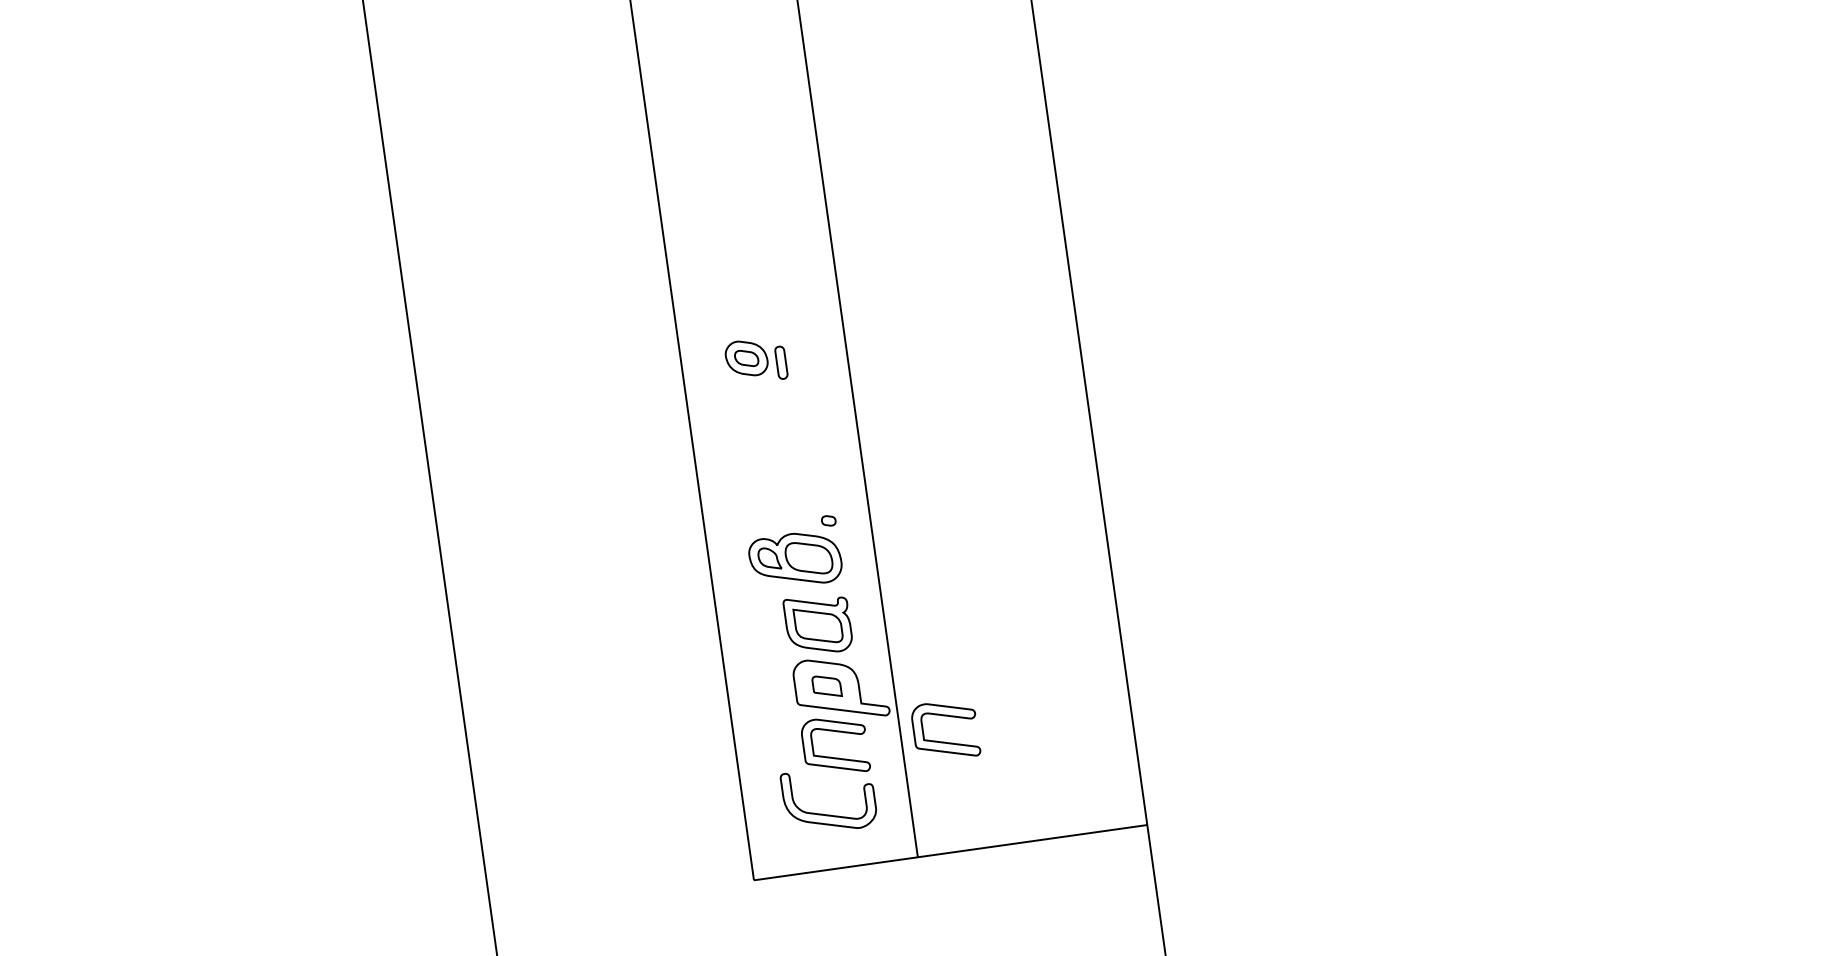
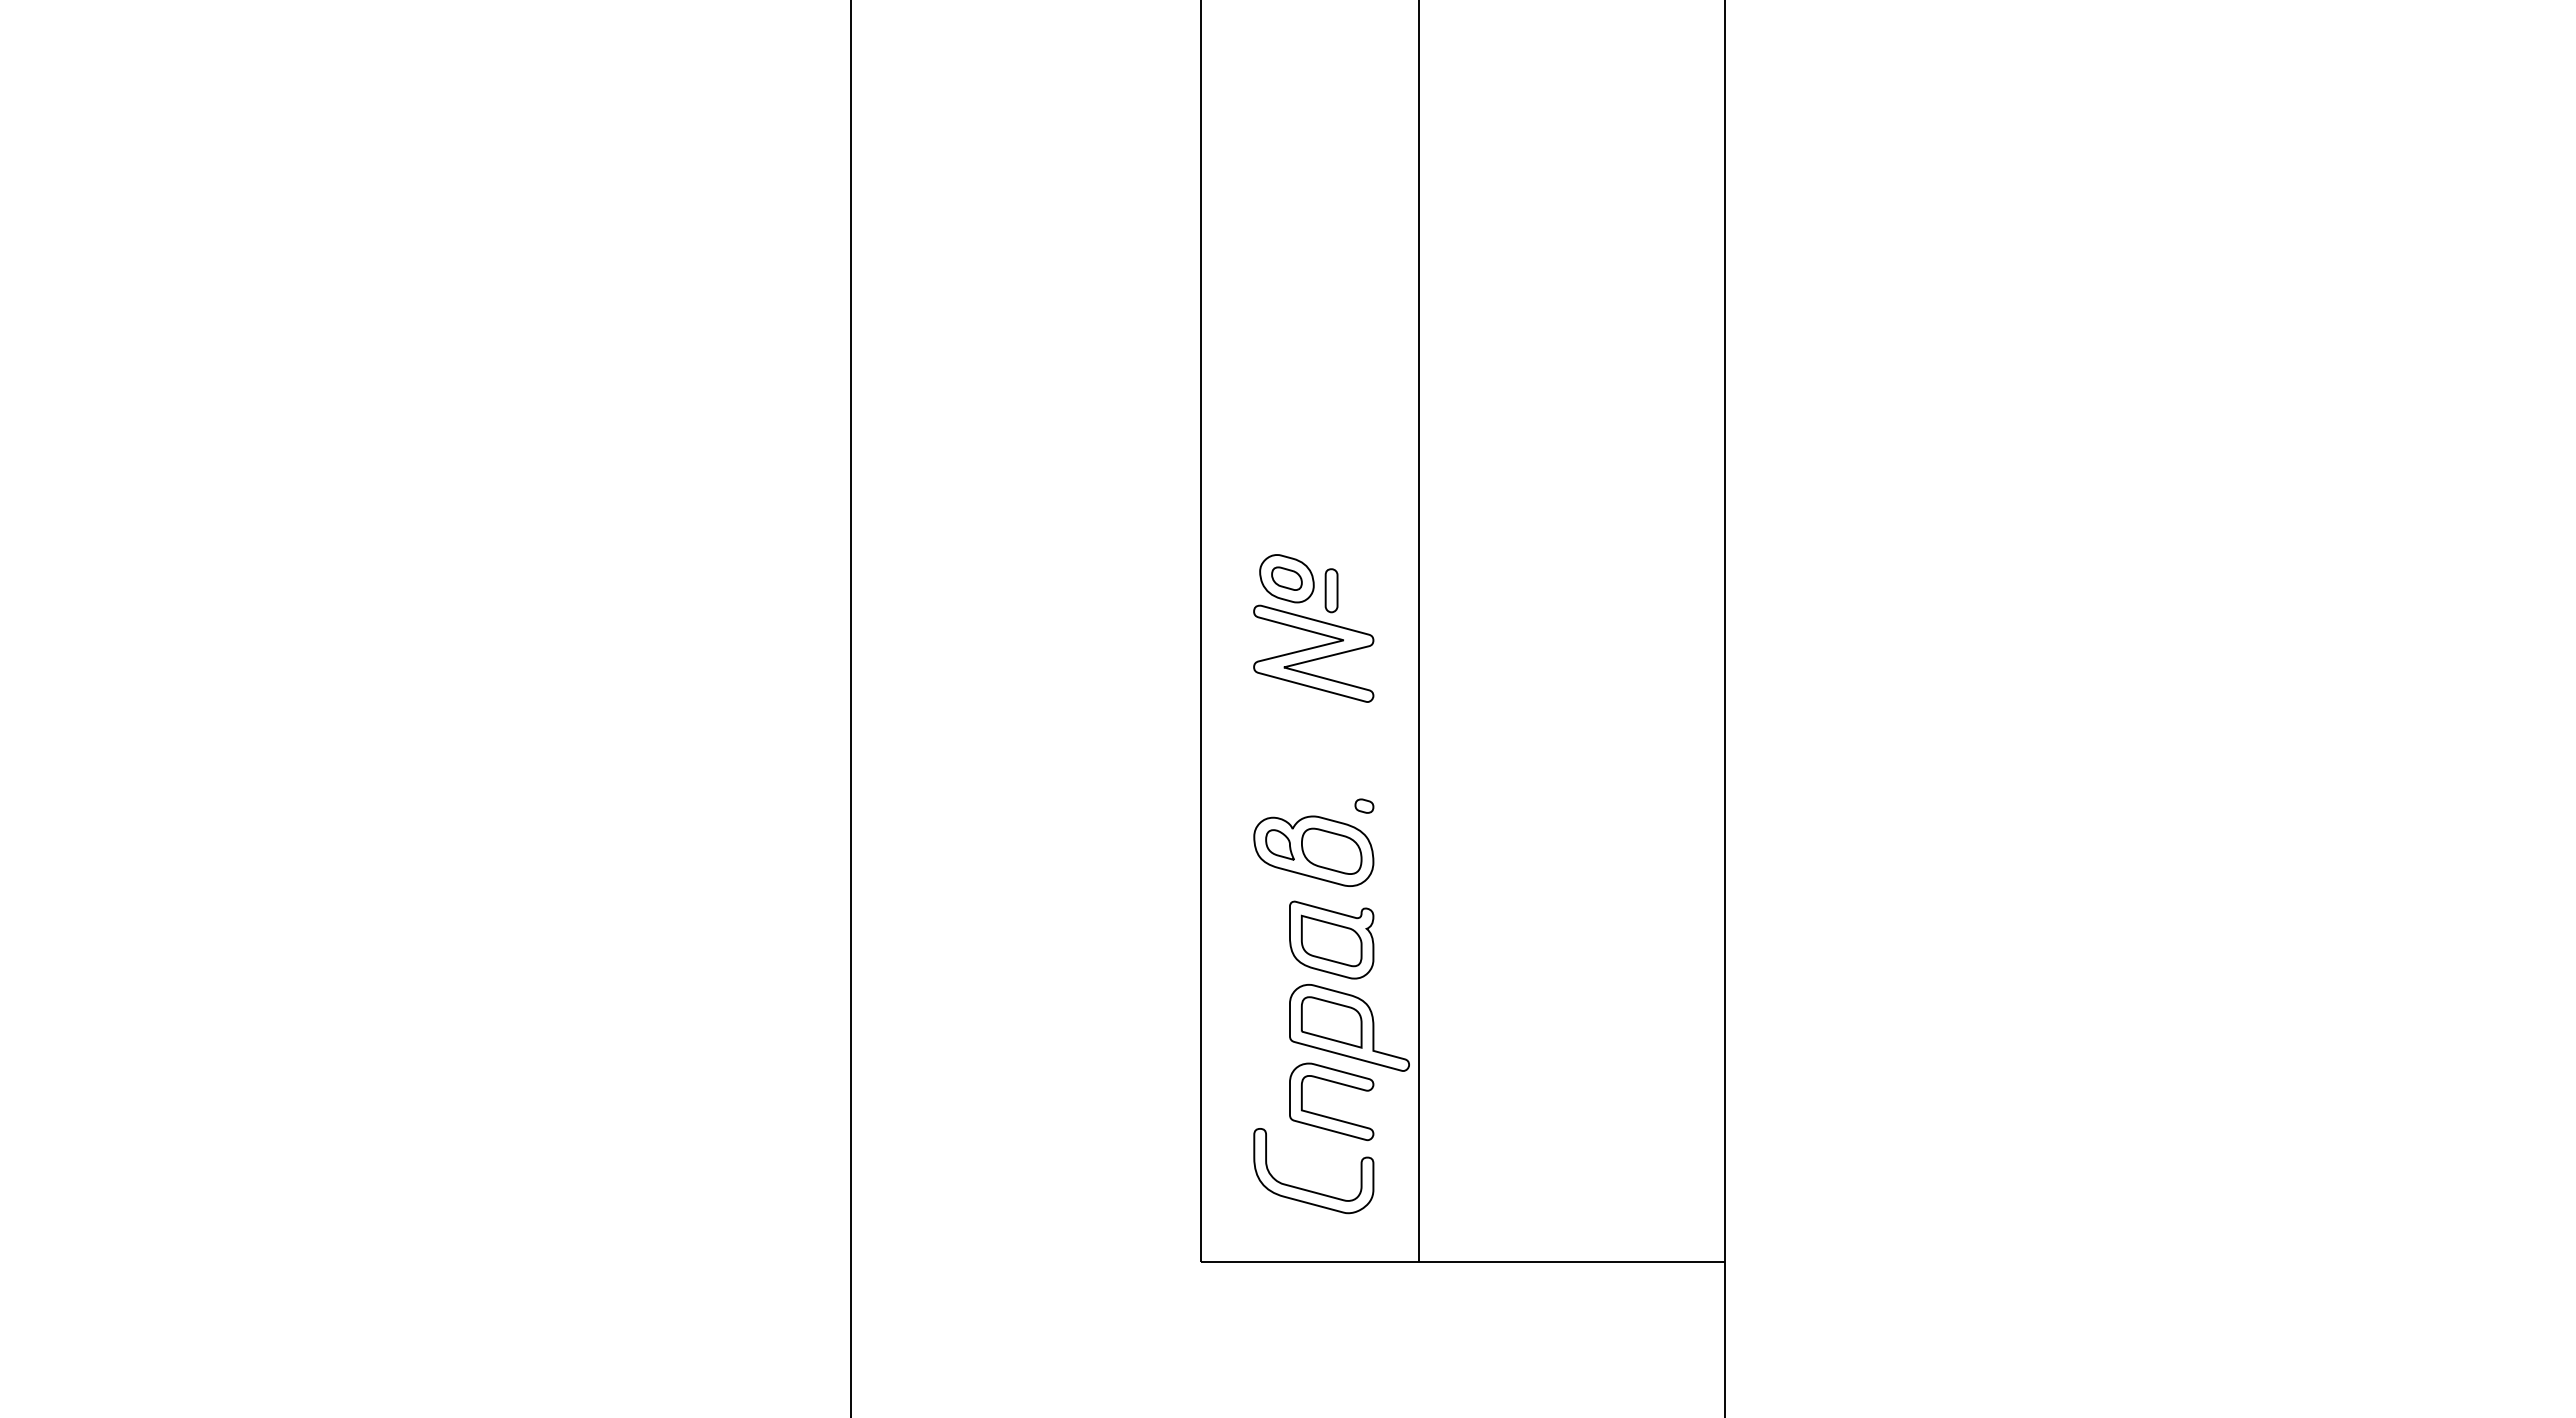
part: (774, 411) -> (1313, 653), added
part: (826, 686) -> (1331, 1022), size x1.67
part: (945, 741) -> (1476, 1116), removed

